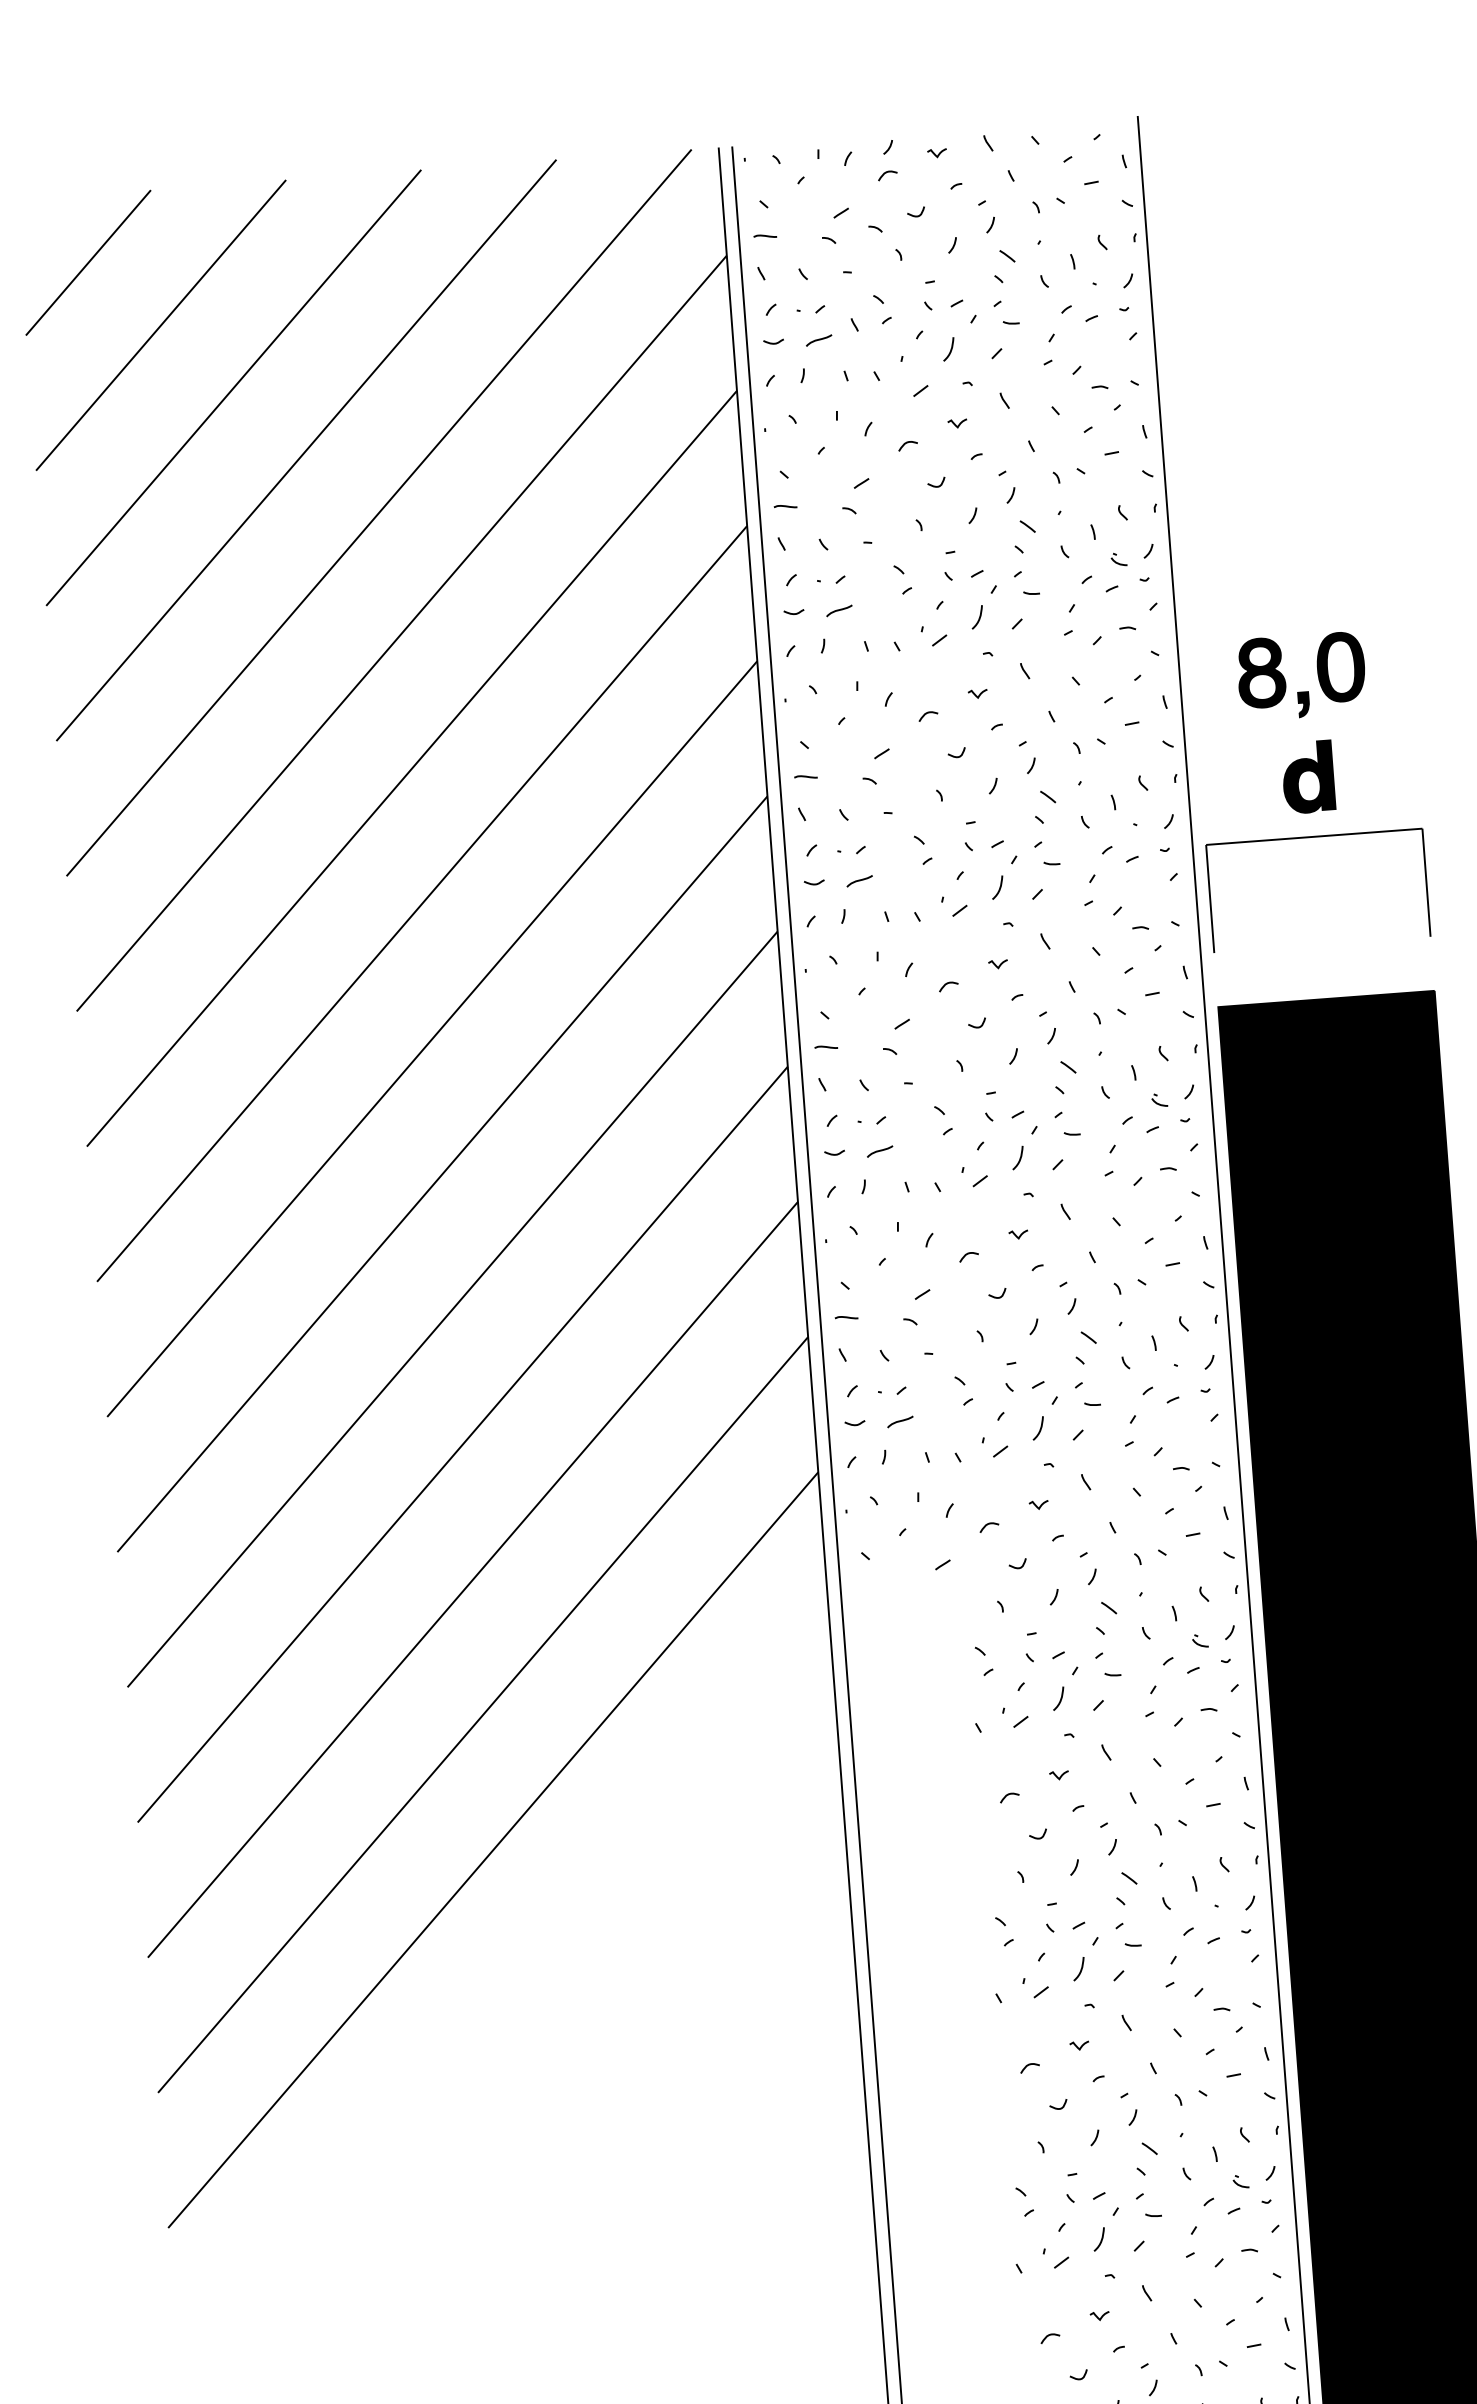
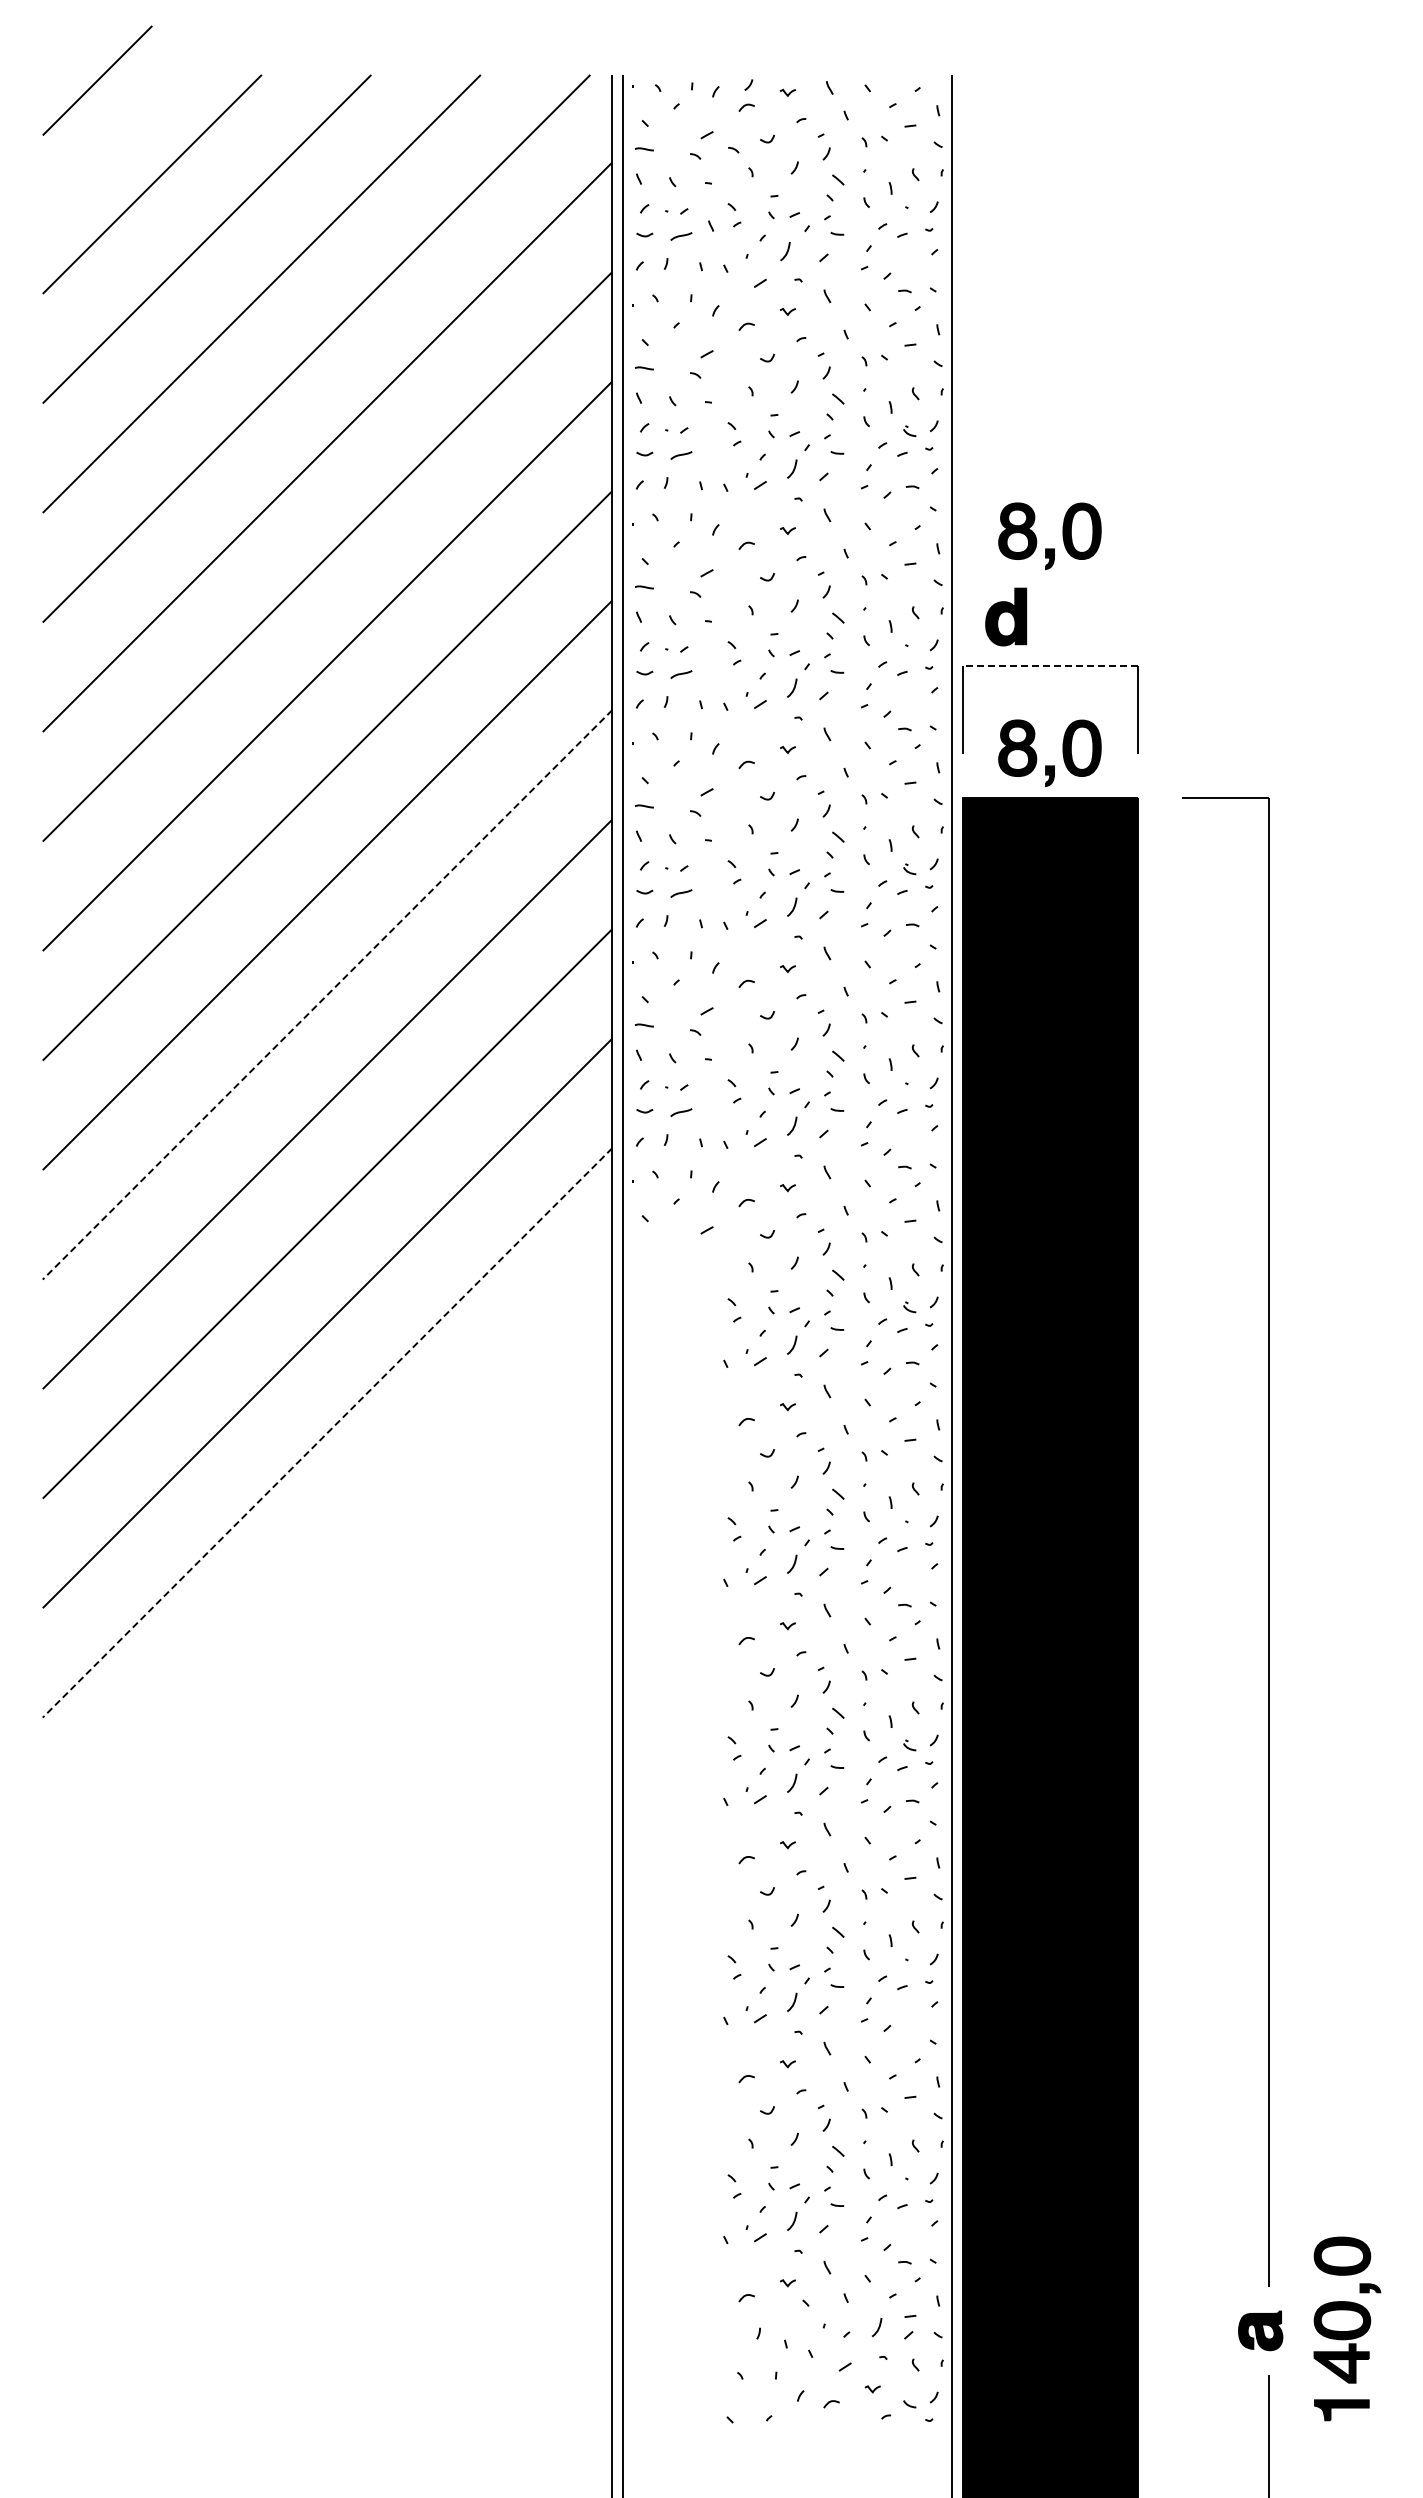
line: (88, 262) -> (97, 80), moved
part: (1308, 776) -> (1006, 616), moved
line: (1314, 837) -> (1050, 666), solid -> dashed
part: (1322, 959) -> (1049, 765), added
line: (452, 1308) -> (327, 994), solid -> dashed
line: (493, 1849) -> (327, 1432), solid -> dashed

